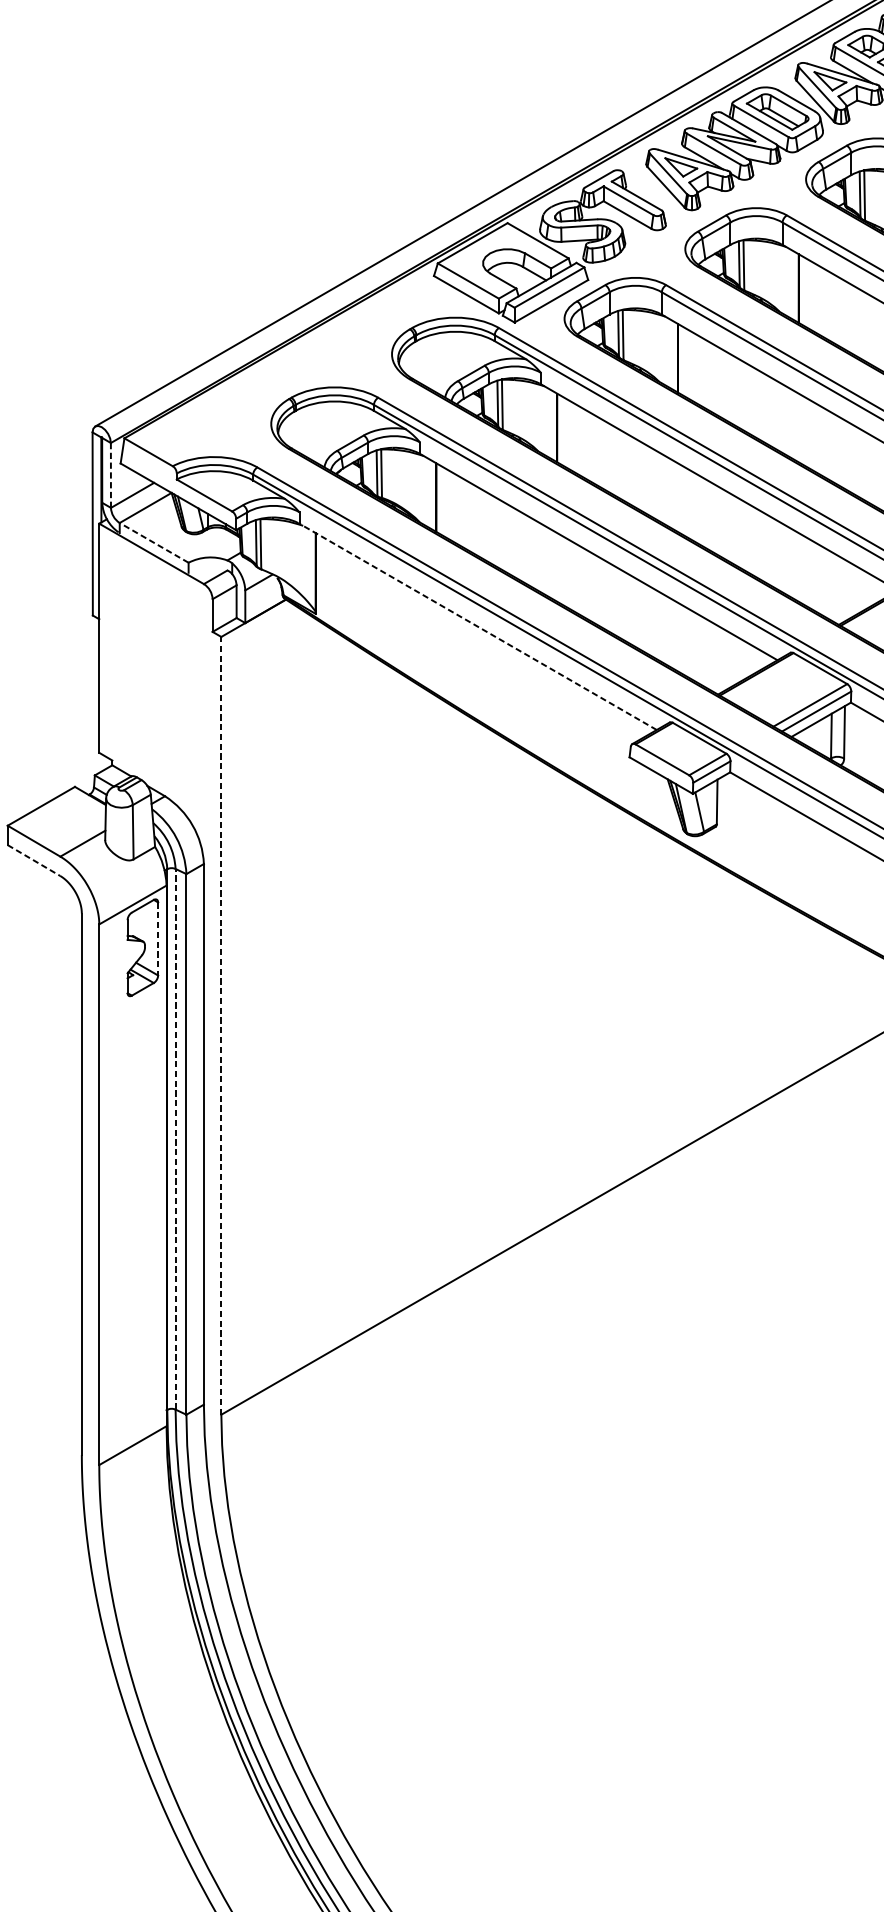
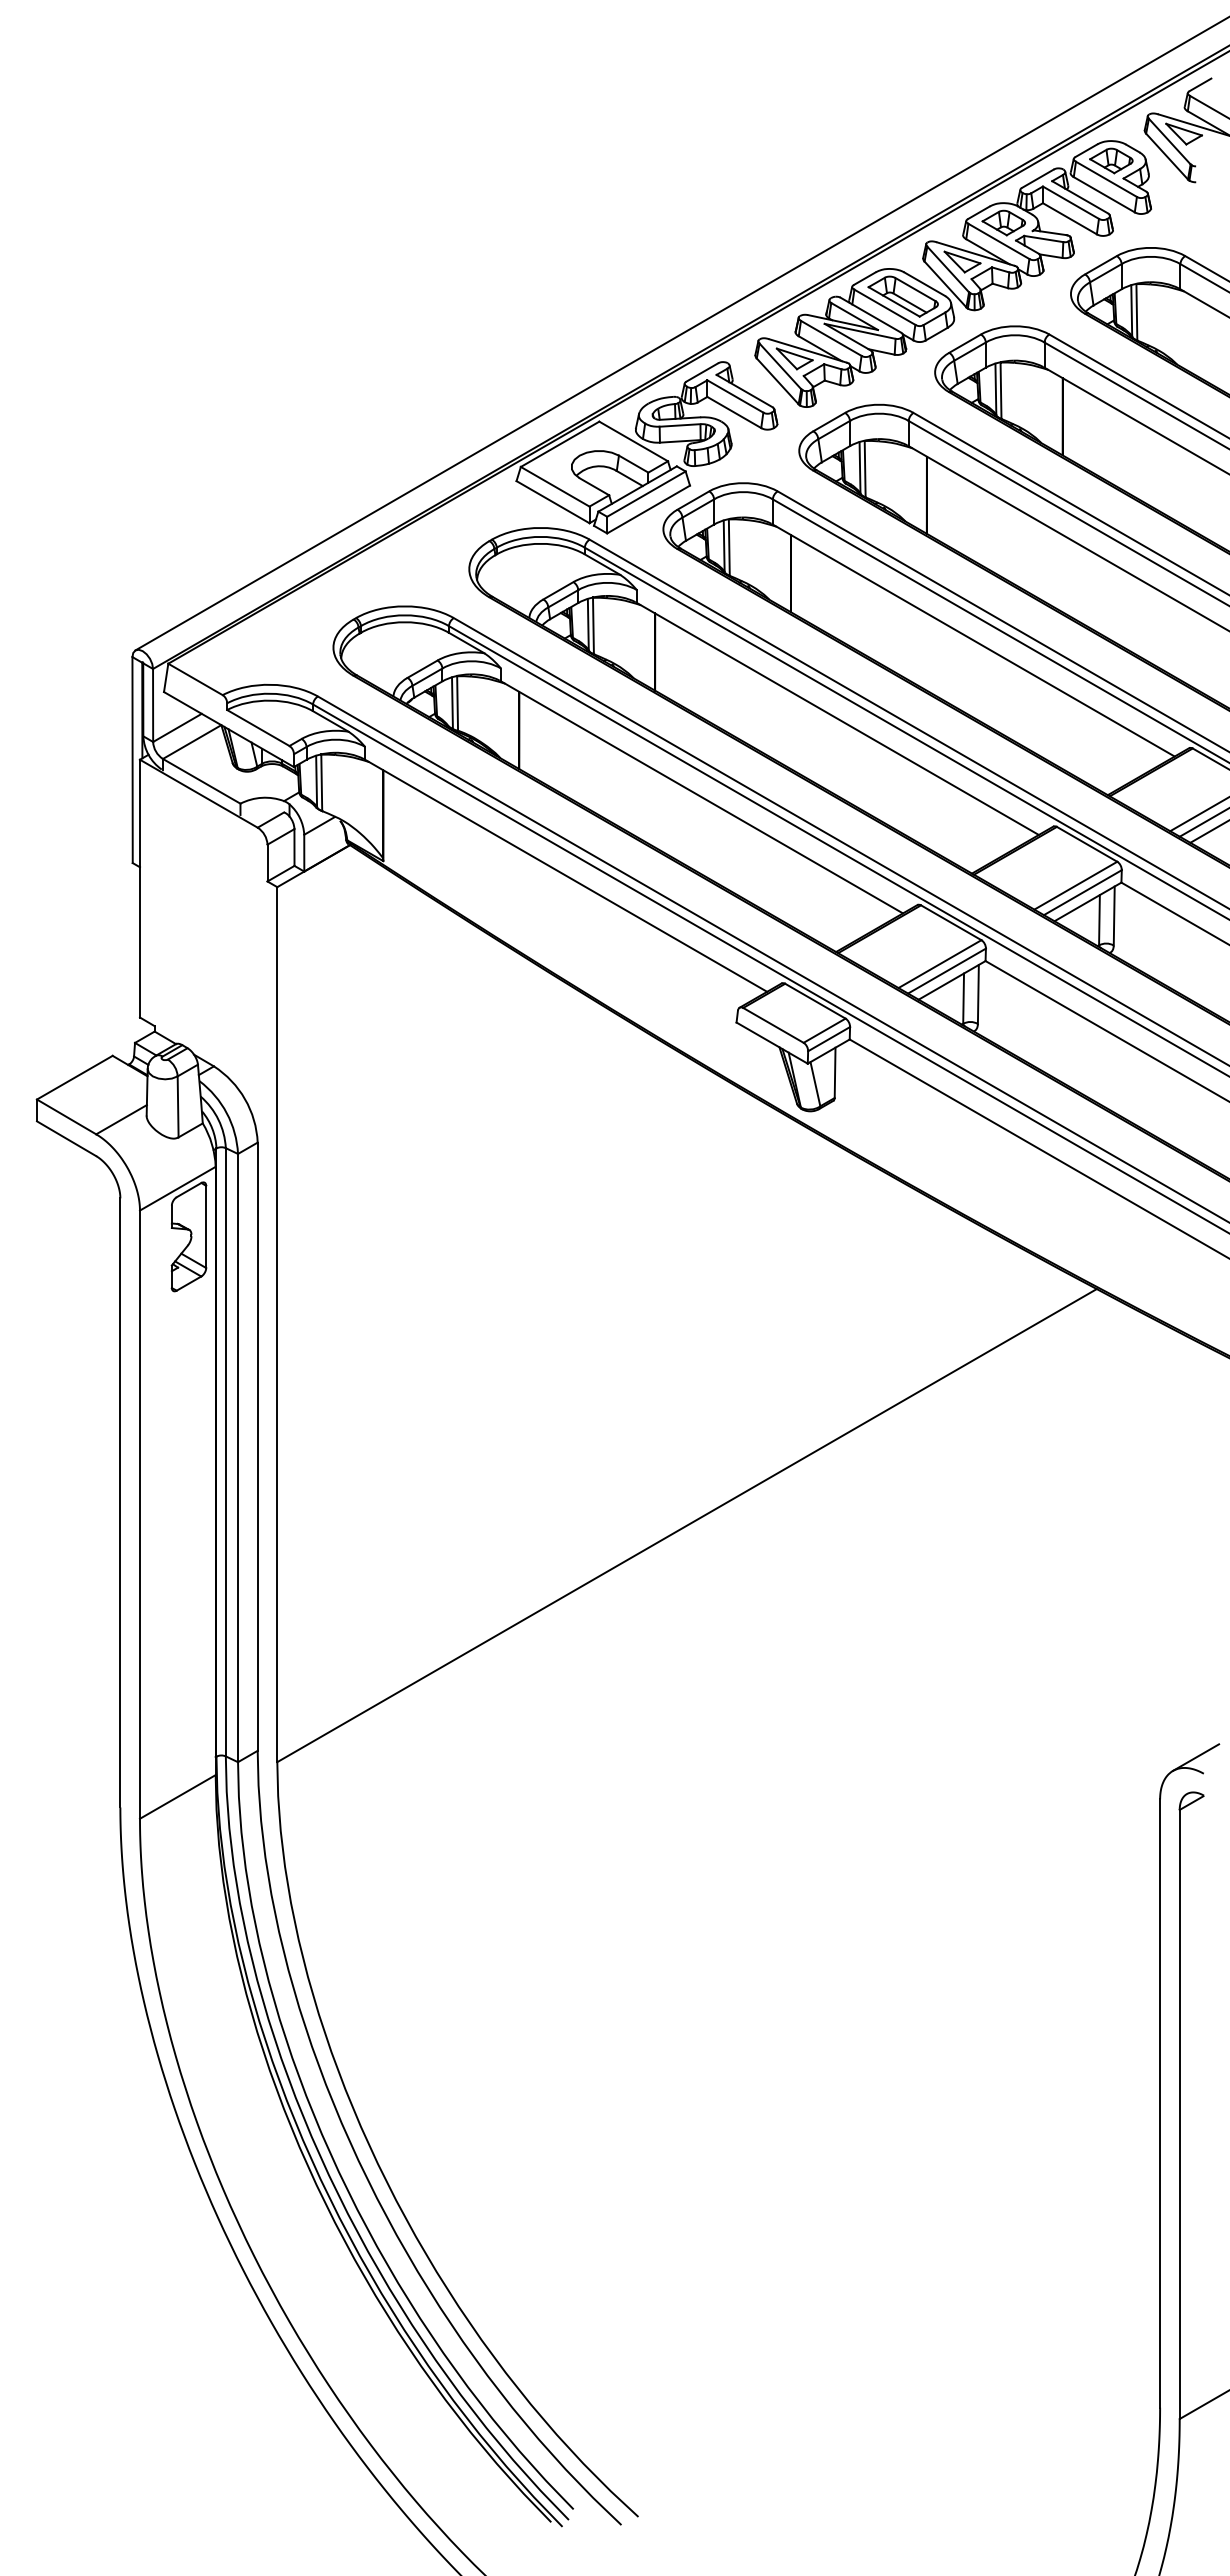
line: (111, 474) -> (153, 704), dashed -> solid
line: (153, 543) -> (201, 781), dashed -> solid
line: (477, 626) -> (565, 875), dashed -> solid
line: (33, 860) -> (66, 1138), dashed -> solid
line: (158, 939) -> (206, 1227), dashed -> solid
line: (221, 1025) -> (277, 1324), dashed -> solid
line: (175, 1138) -> (225, 1451), dashed -> solid

